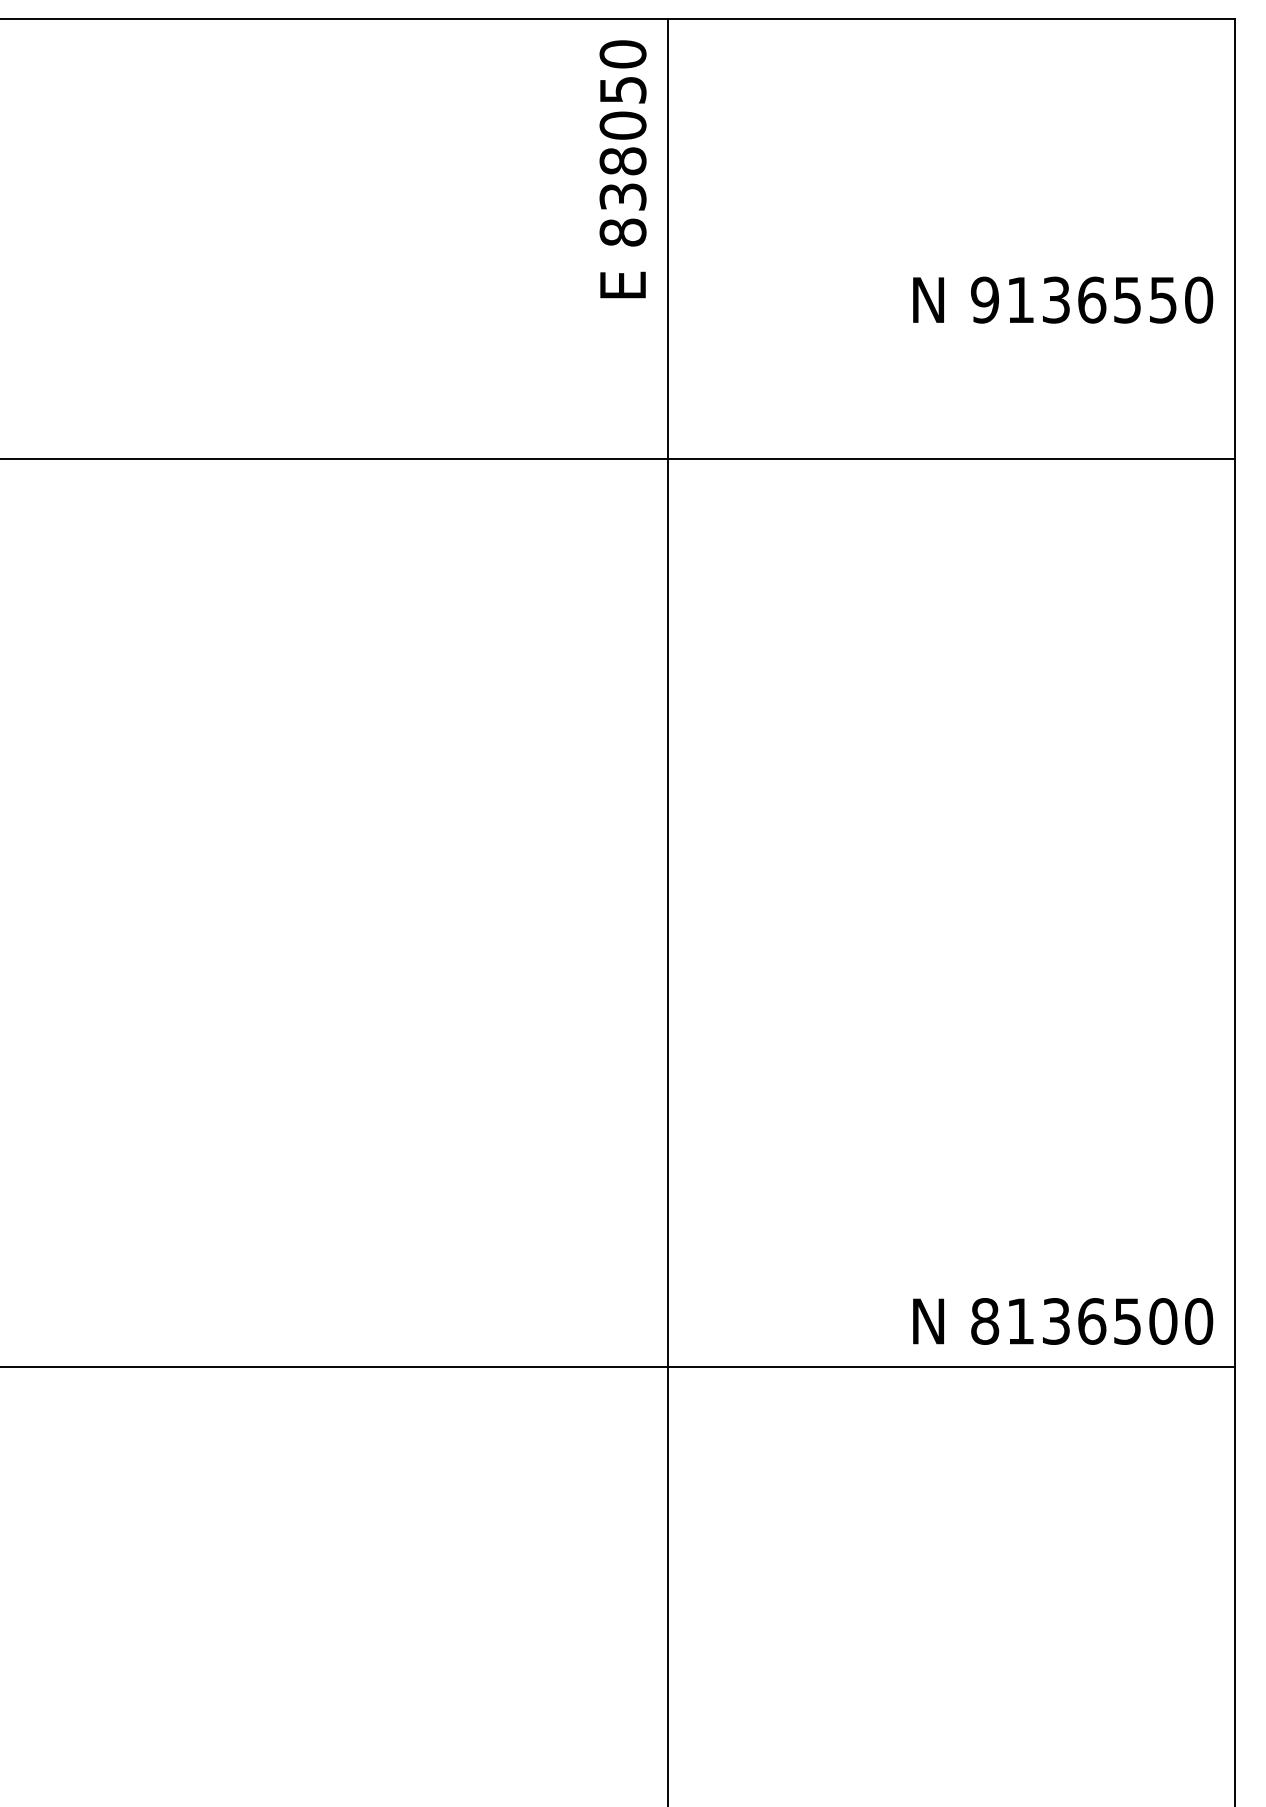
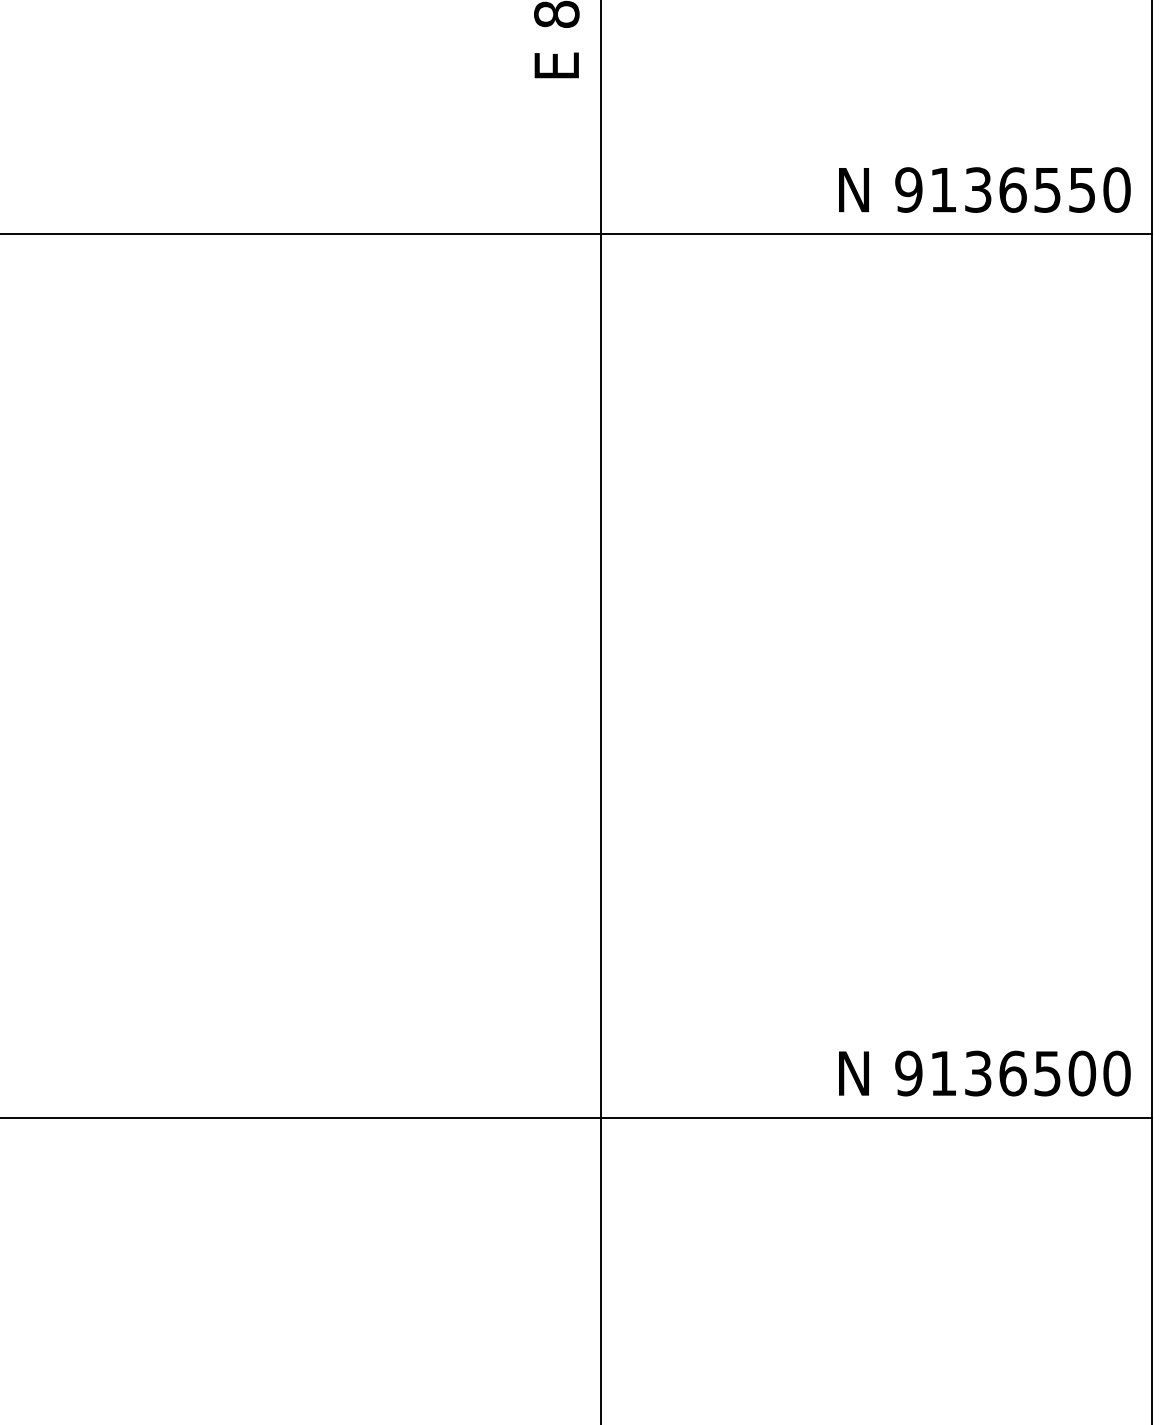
text: (1063, 299) -> (985, 189), moved
text: (985, 1321) -> (909, 1073), 8136500 -> 9136500

